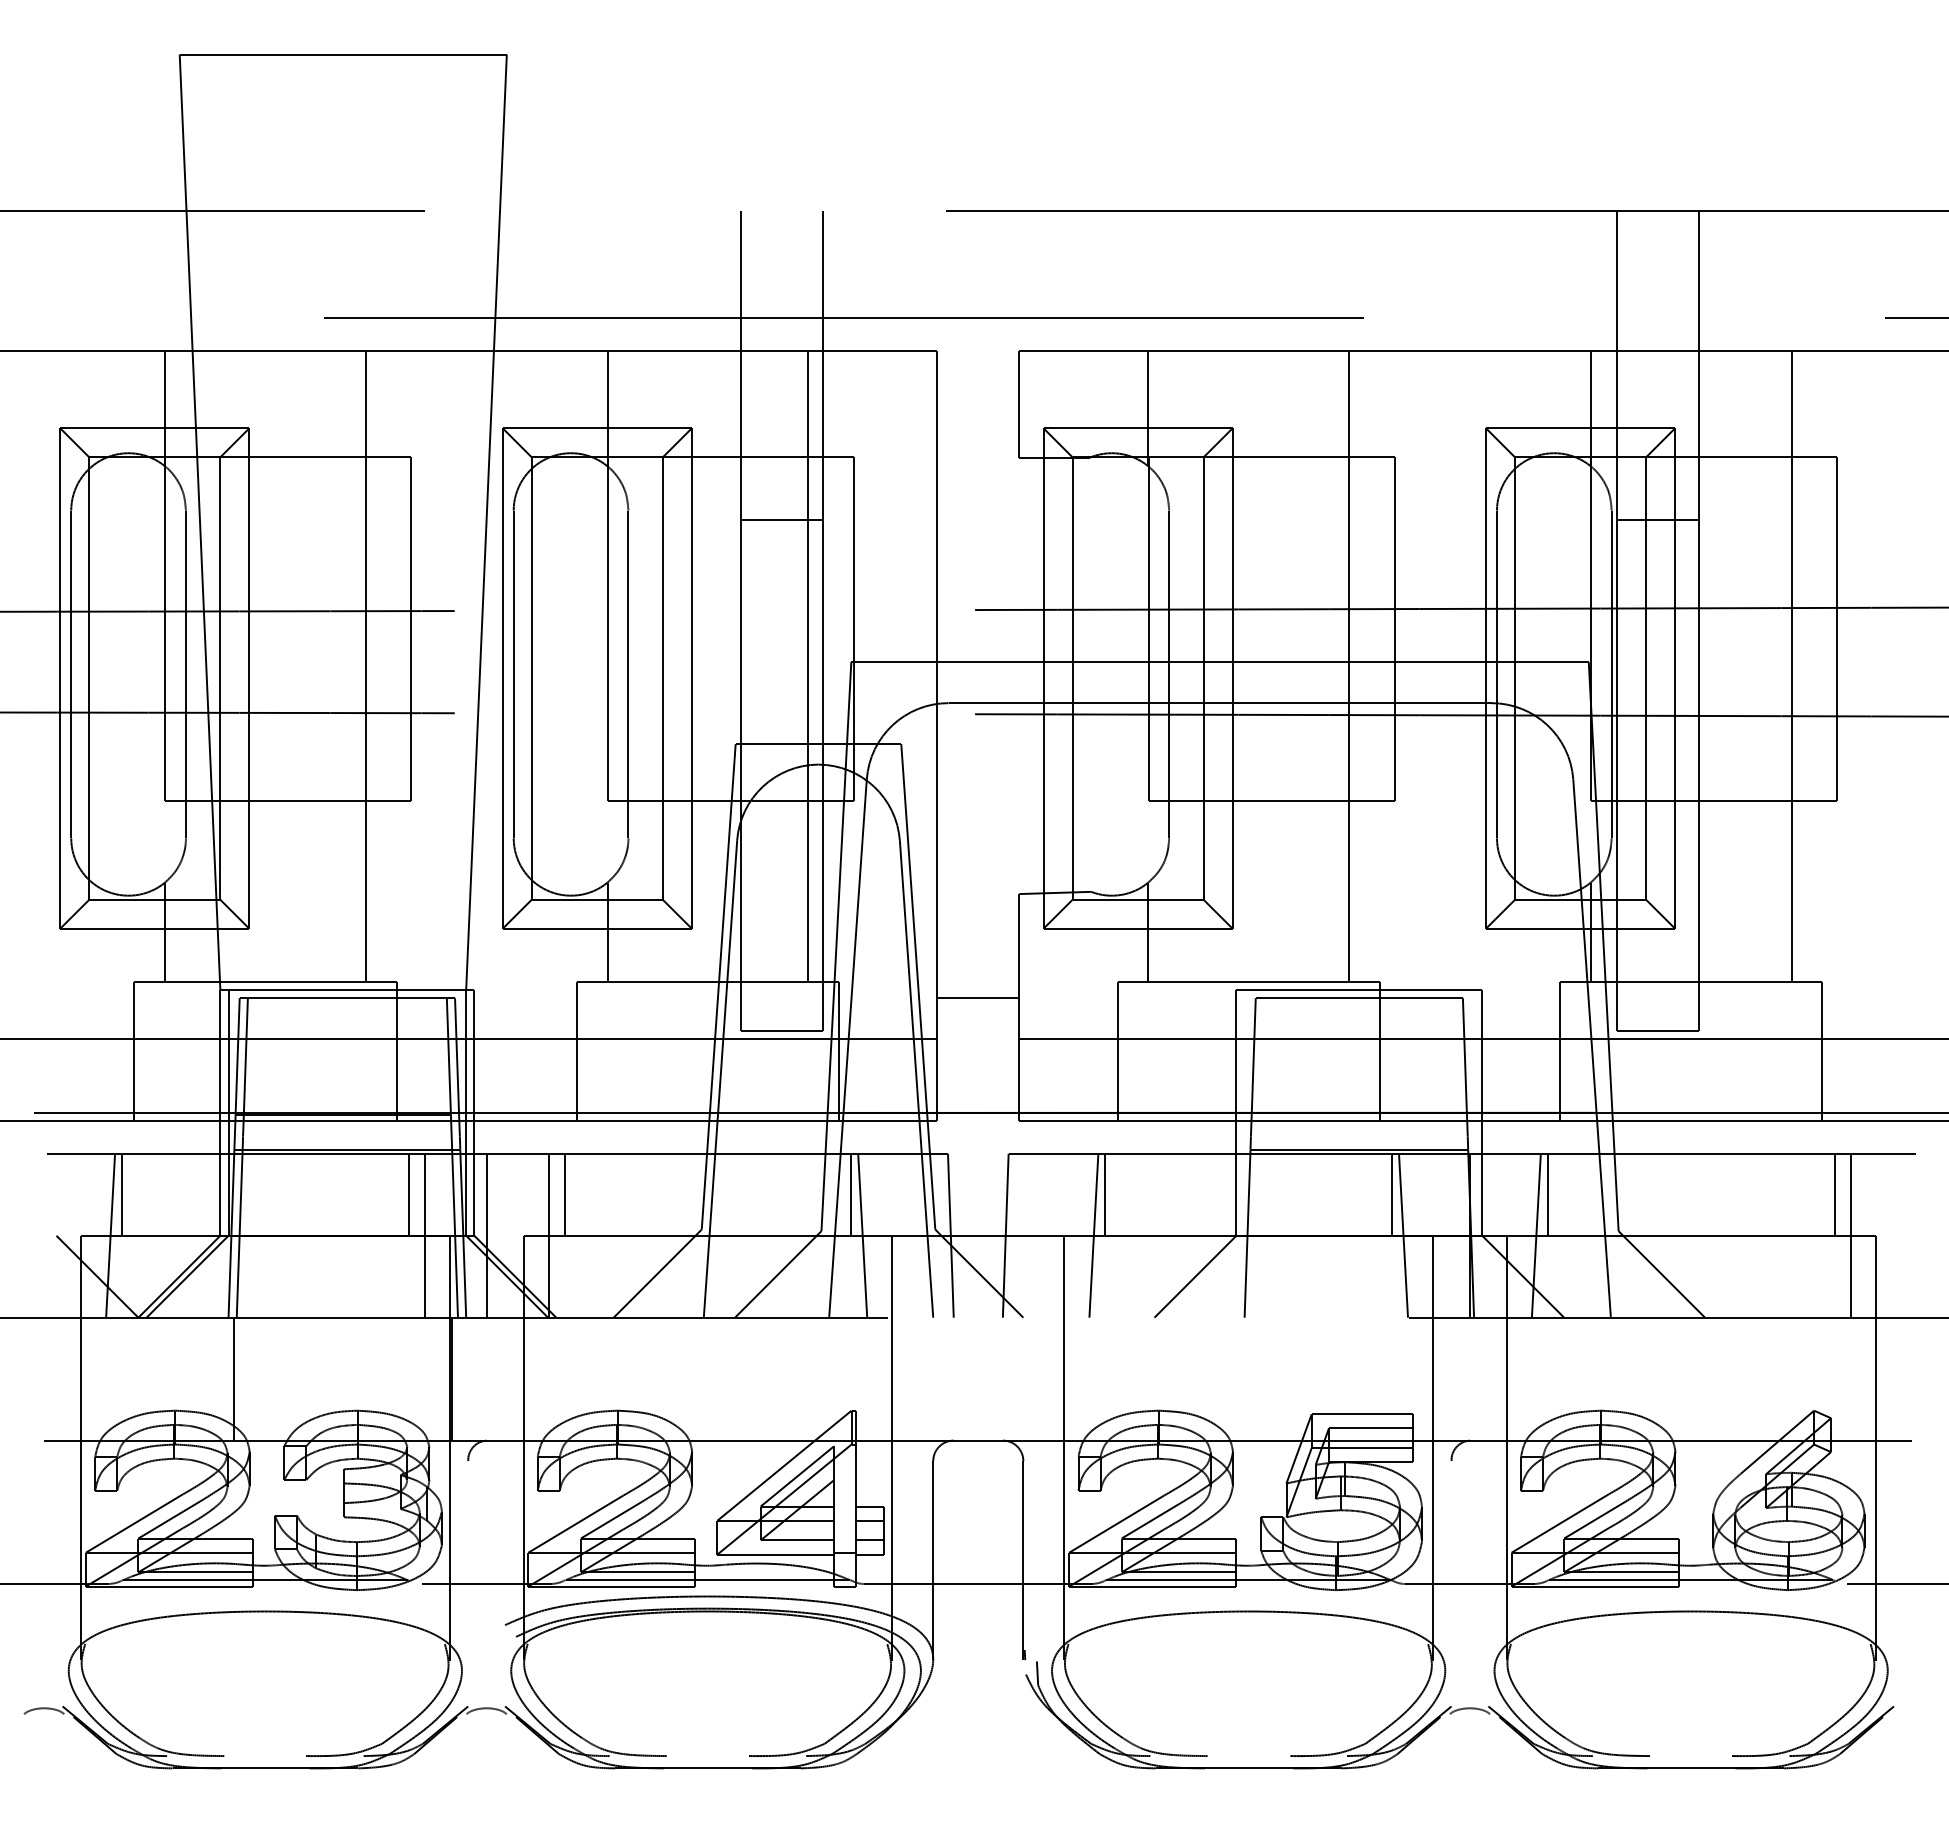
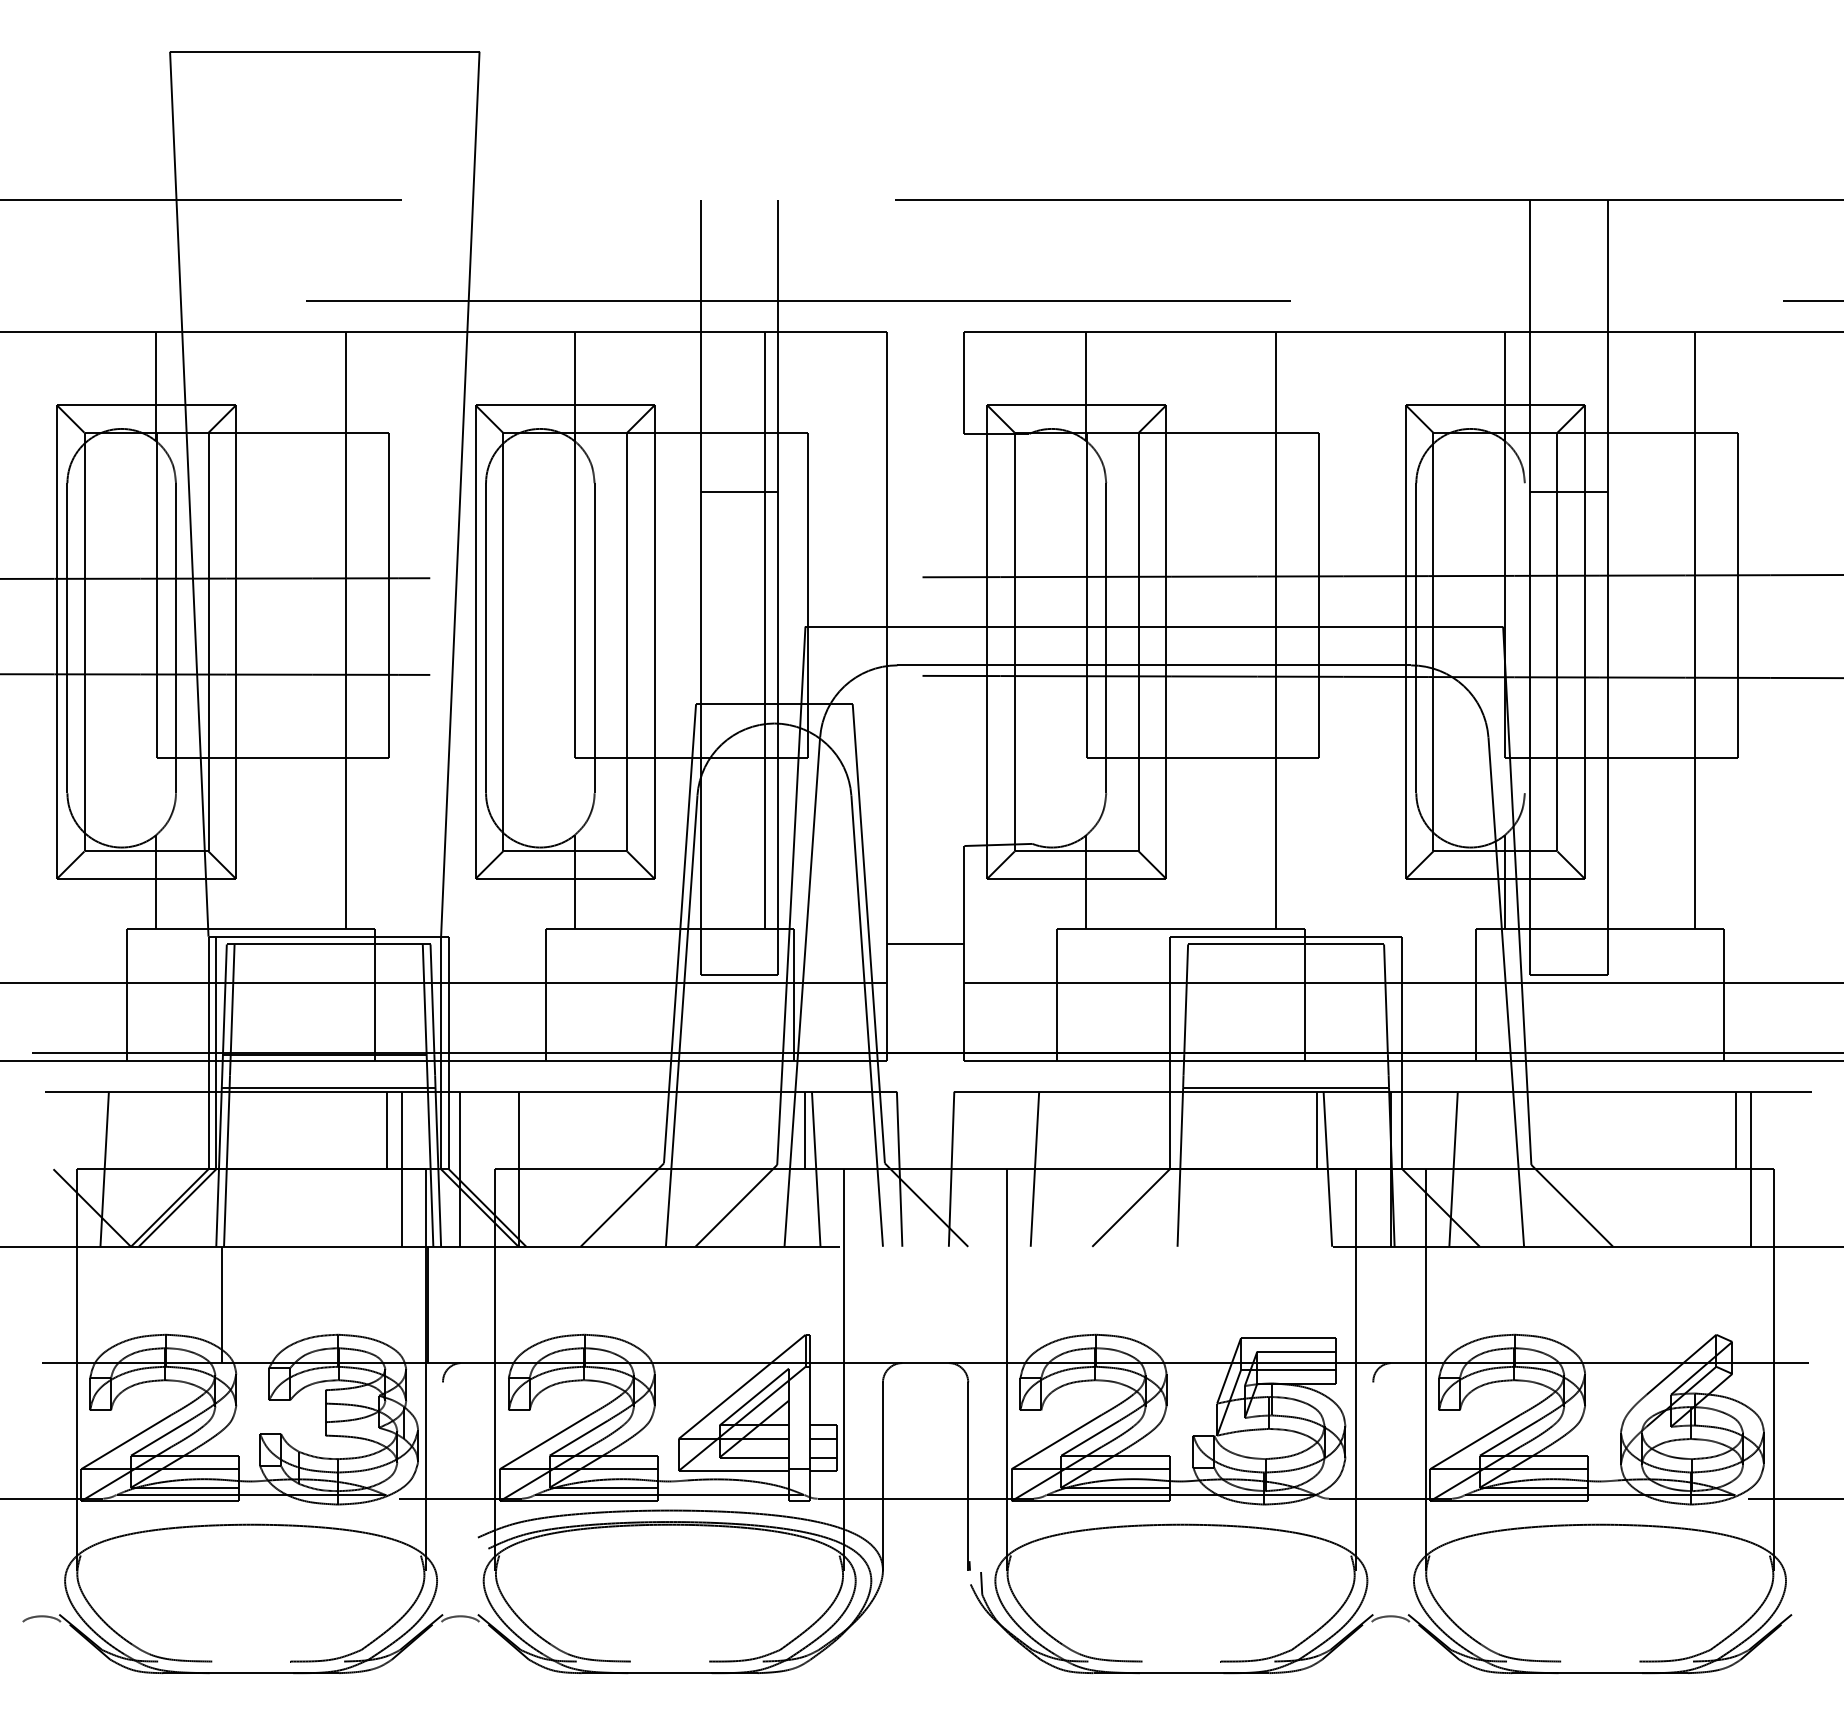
line: (1611, 674) -> (1524, 638), removed
line: (122, 1194) -> (115, 1130), removed
line: (564, 1194) -> (534, 1130), removed
line: (1105, 1194) -> (1045, 1130), removed
line: (1547, 1194) -> (1464, 1130), removed

